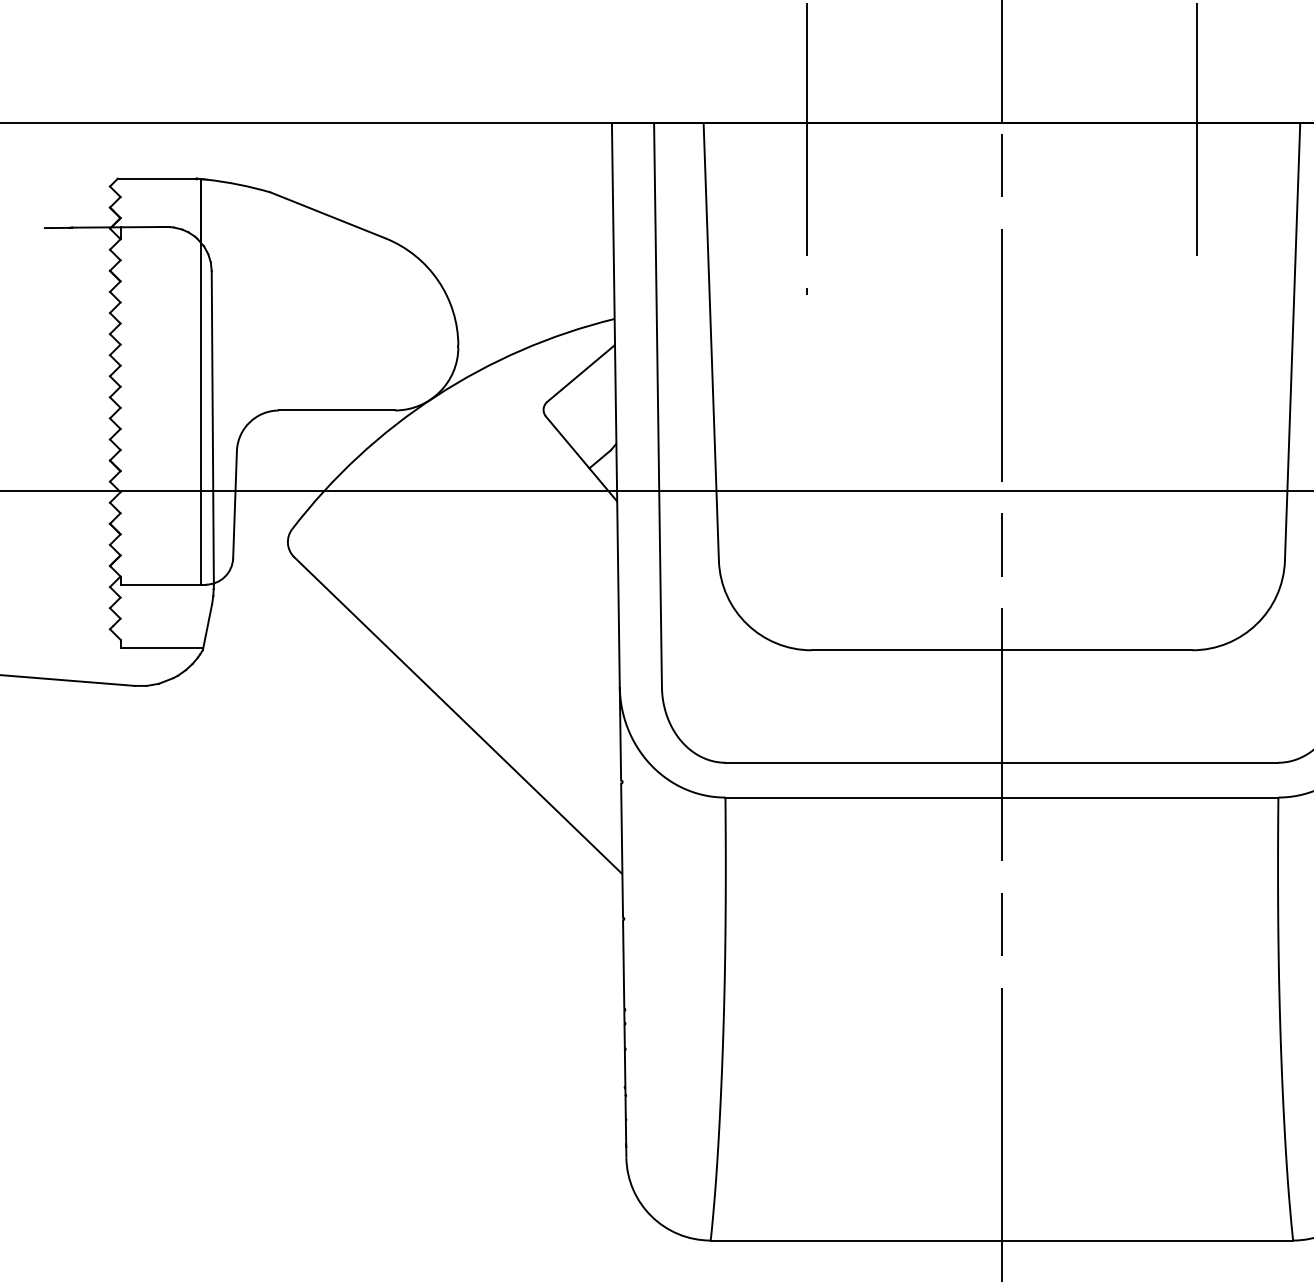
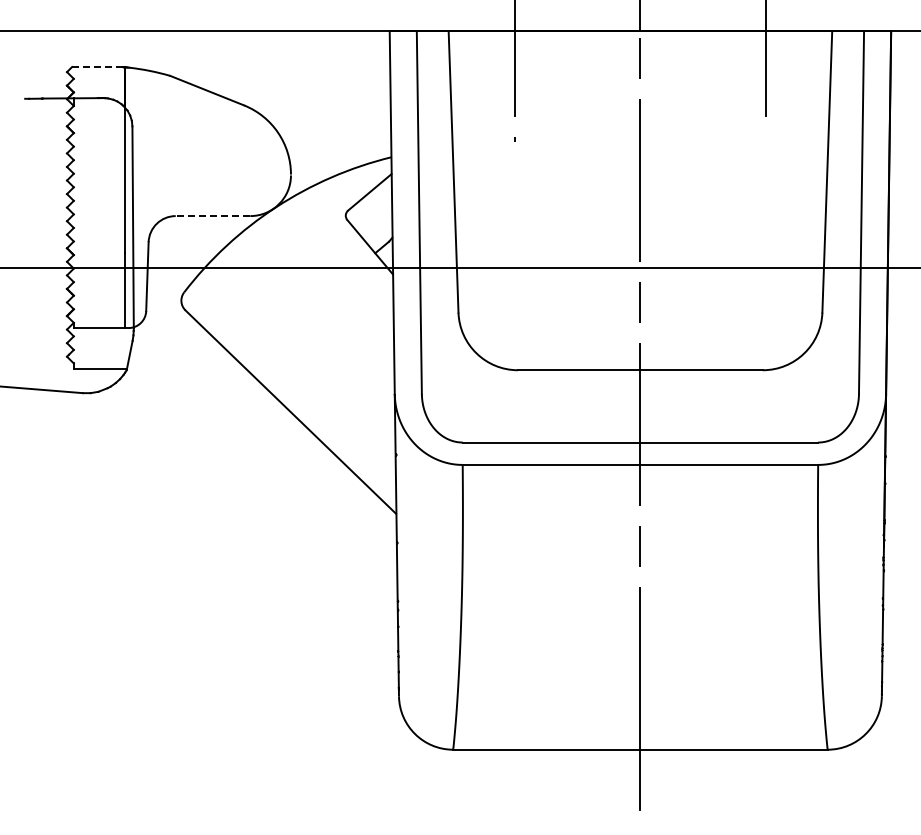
line: (157, 179) -> (97, 67), solid -> dashed
line: (336, 411) -> (212, 216), solid -> dashed

